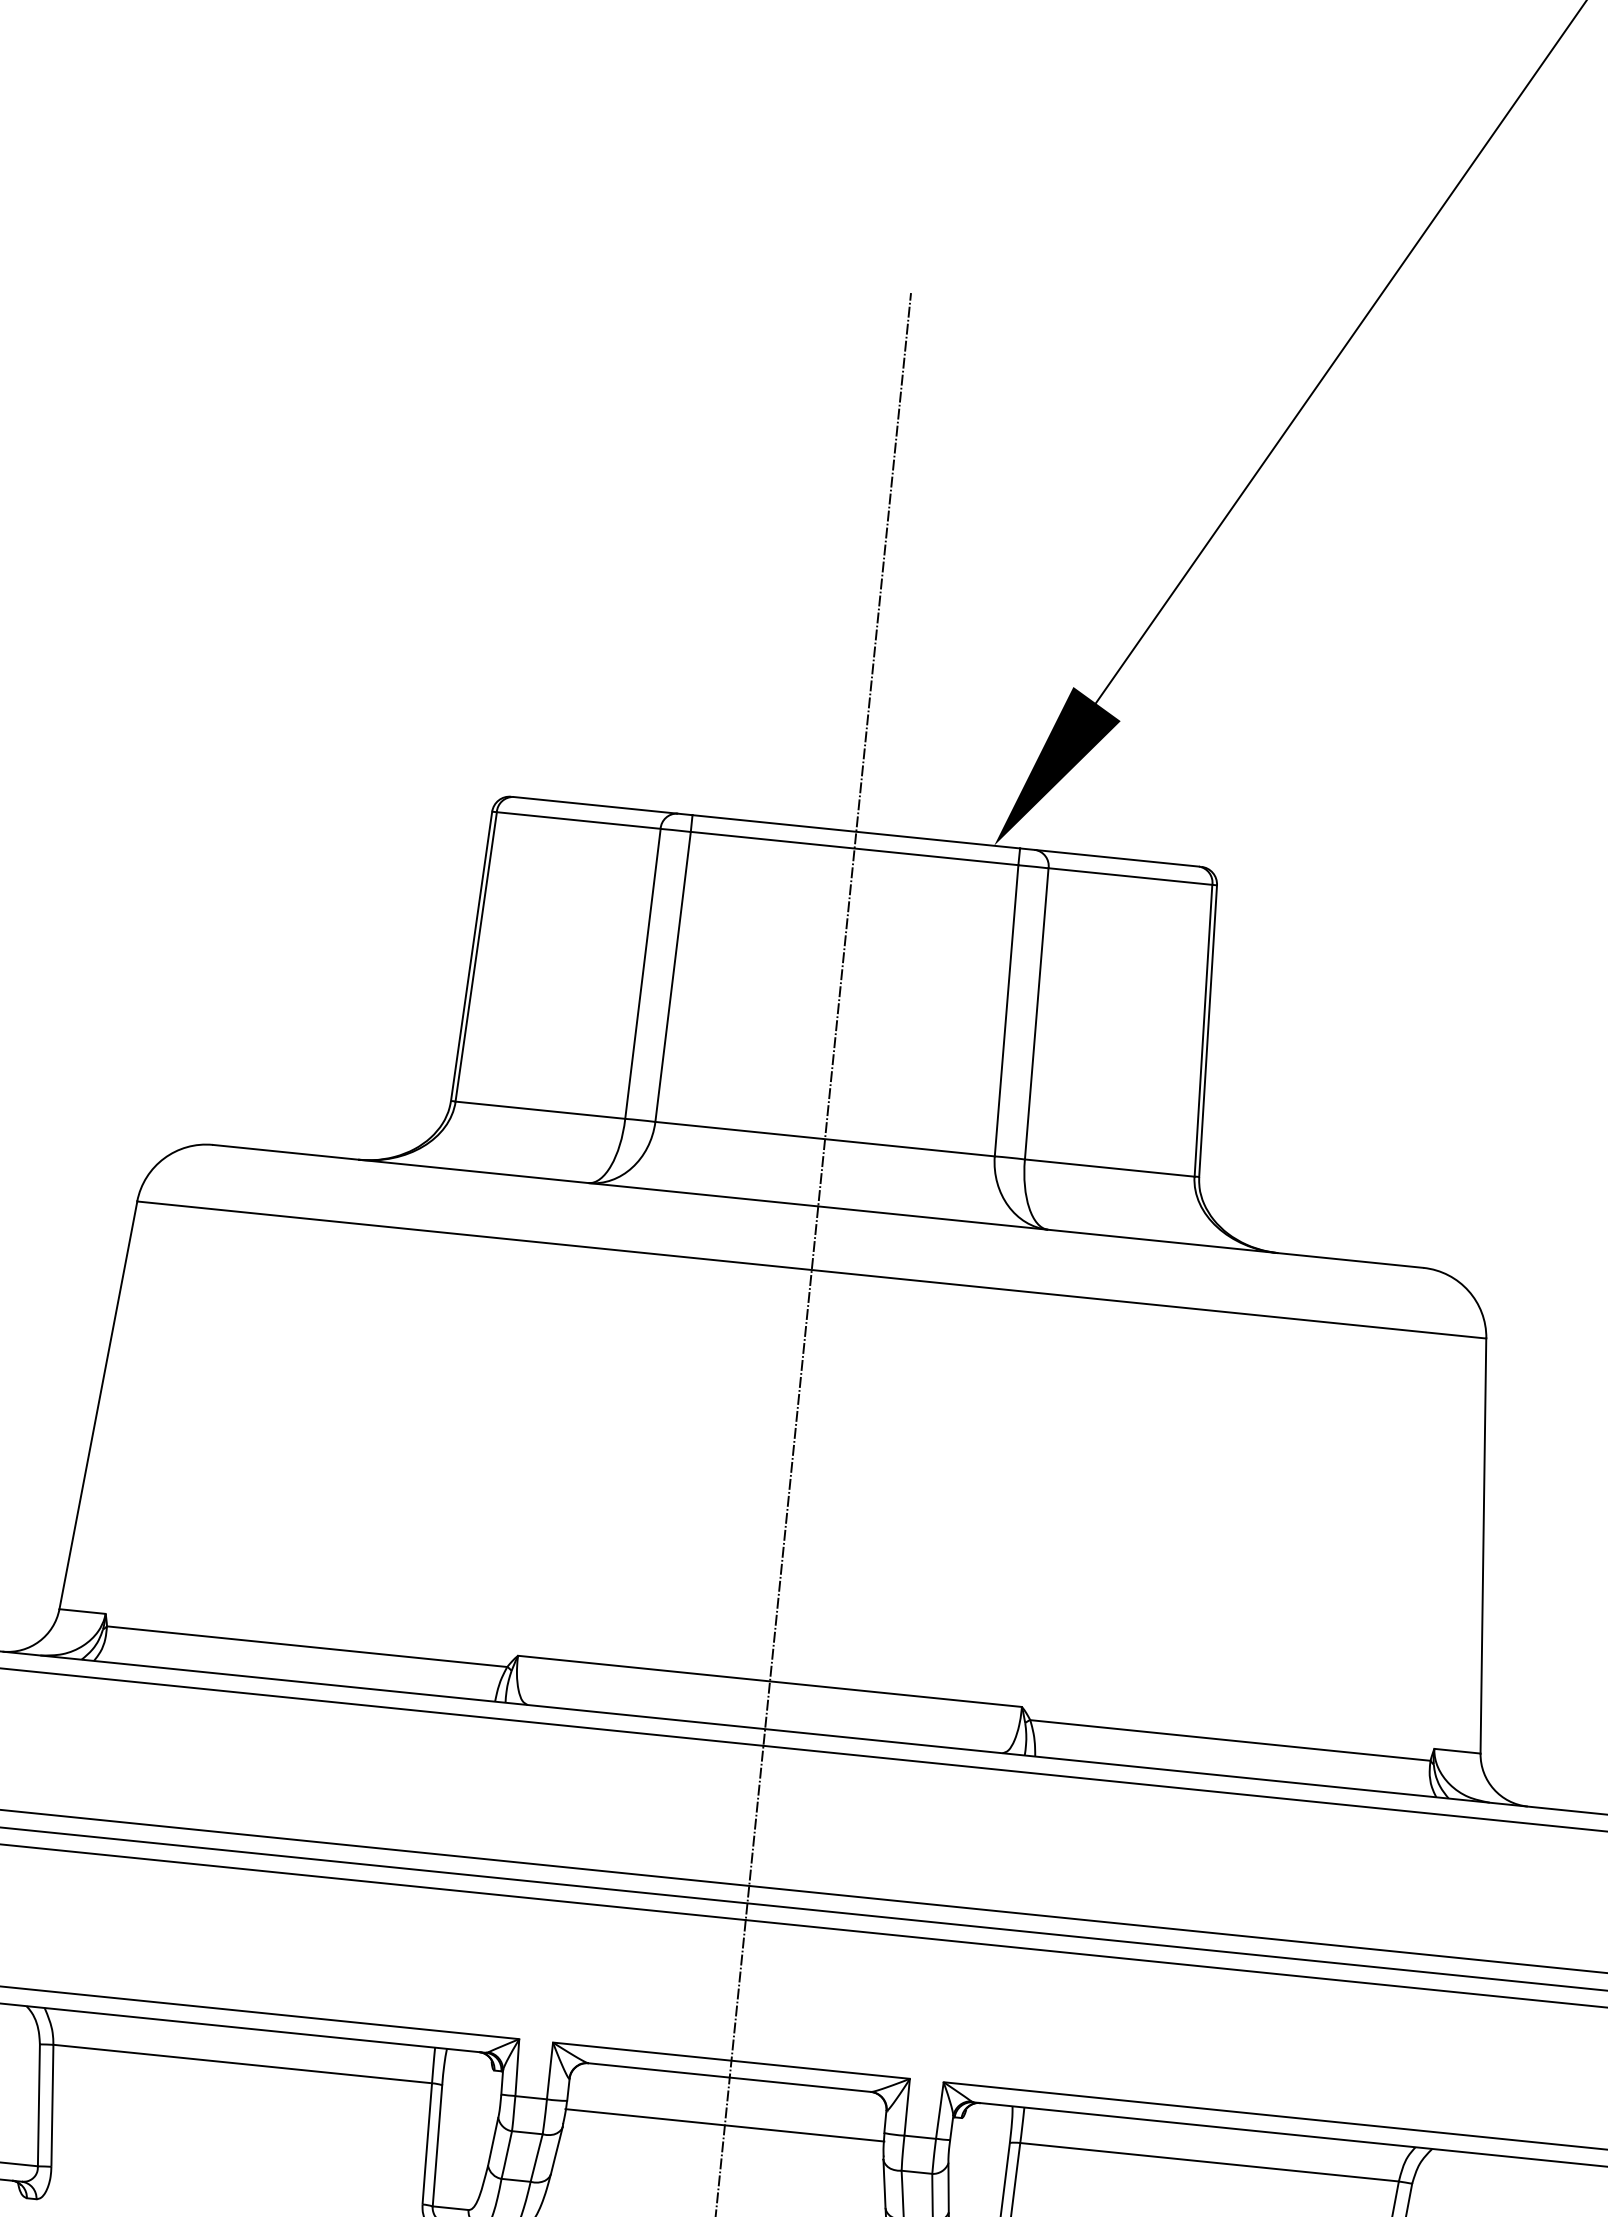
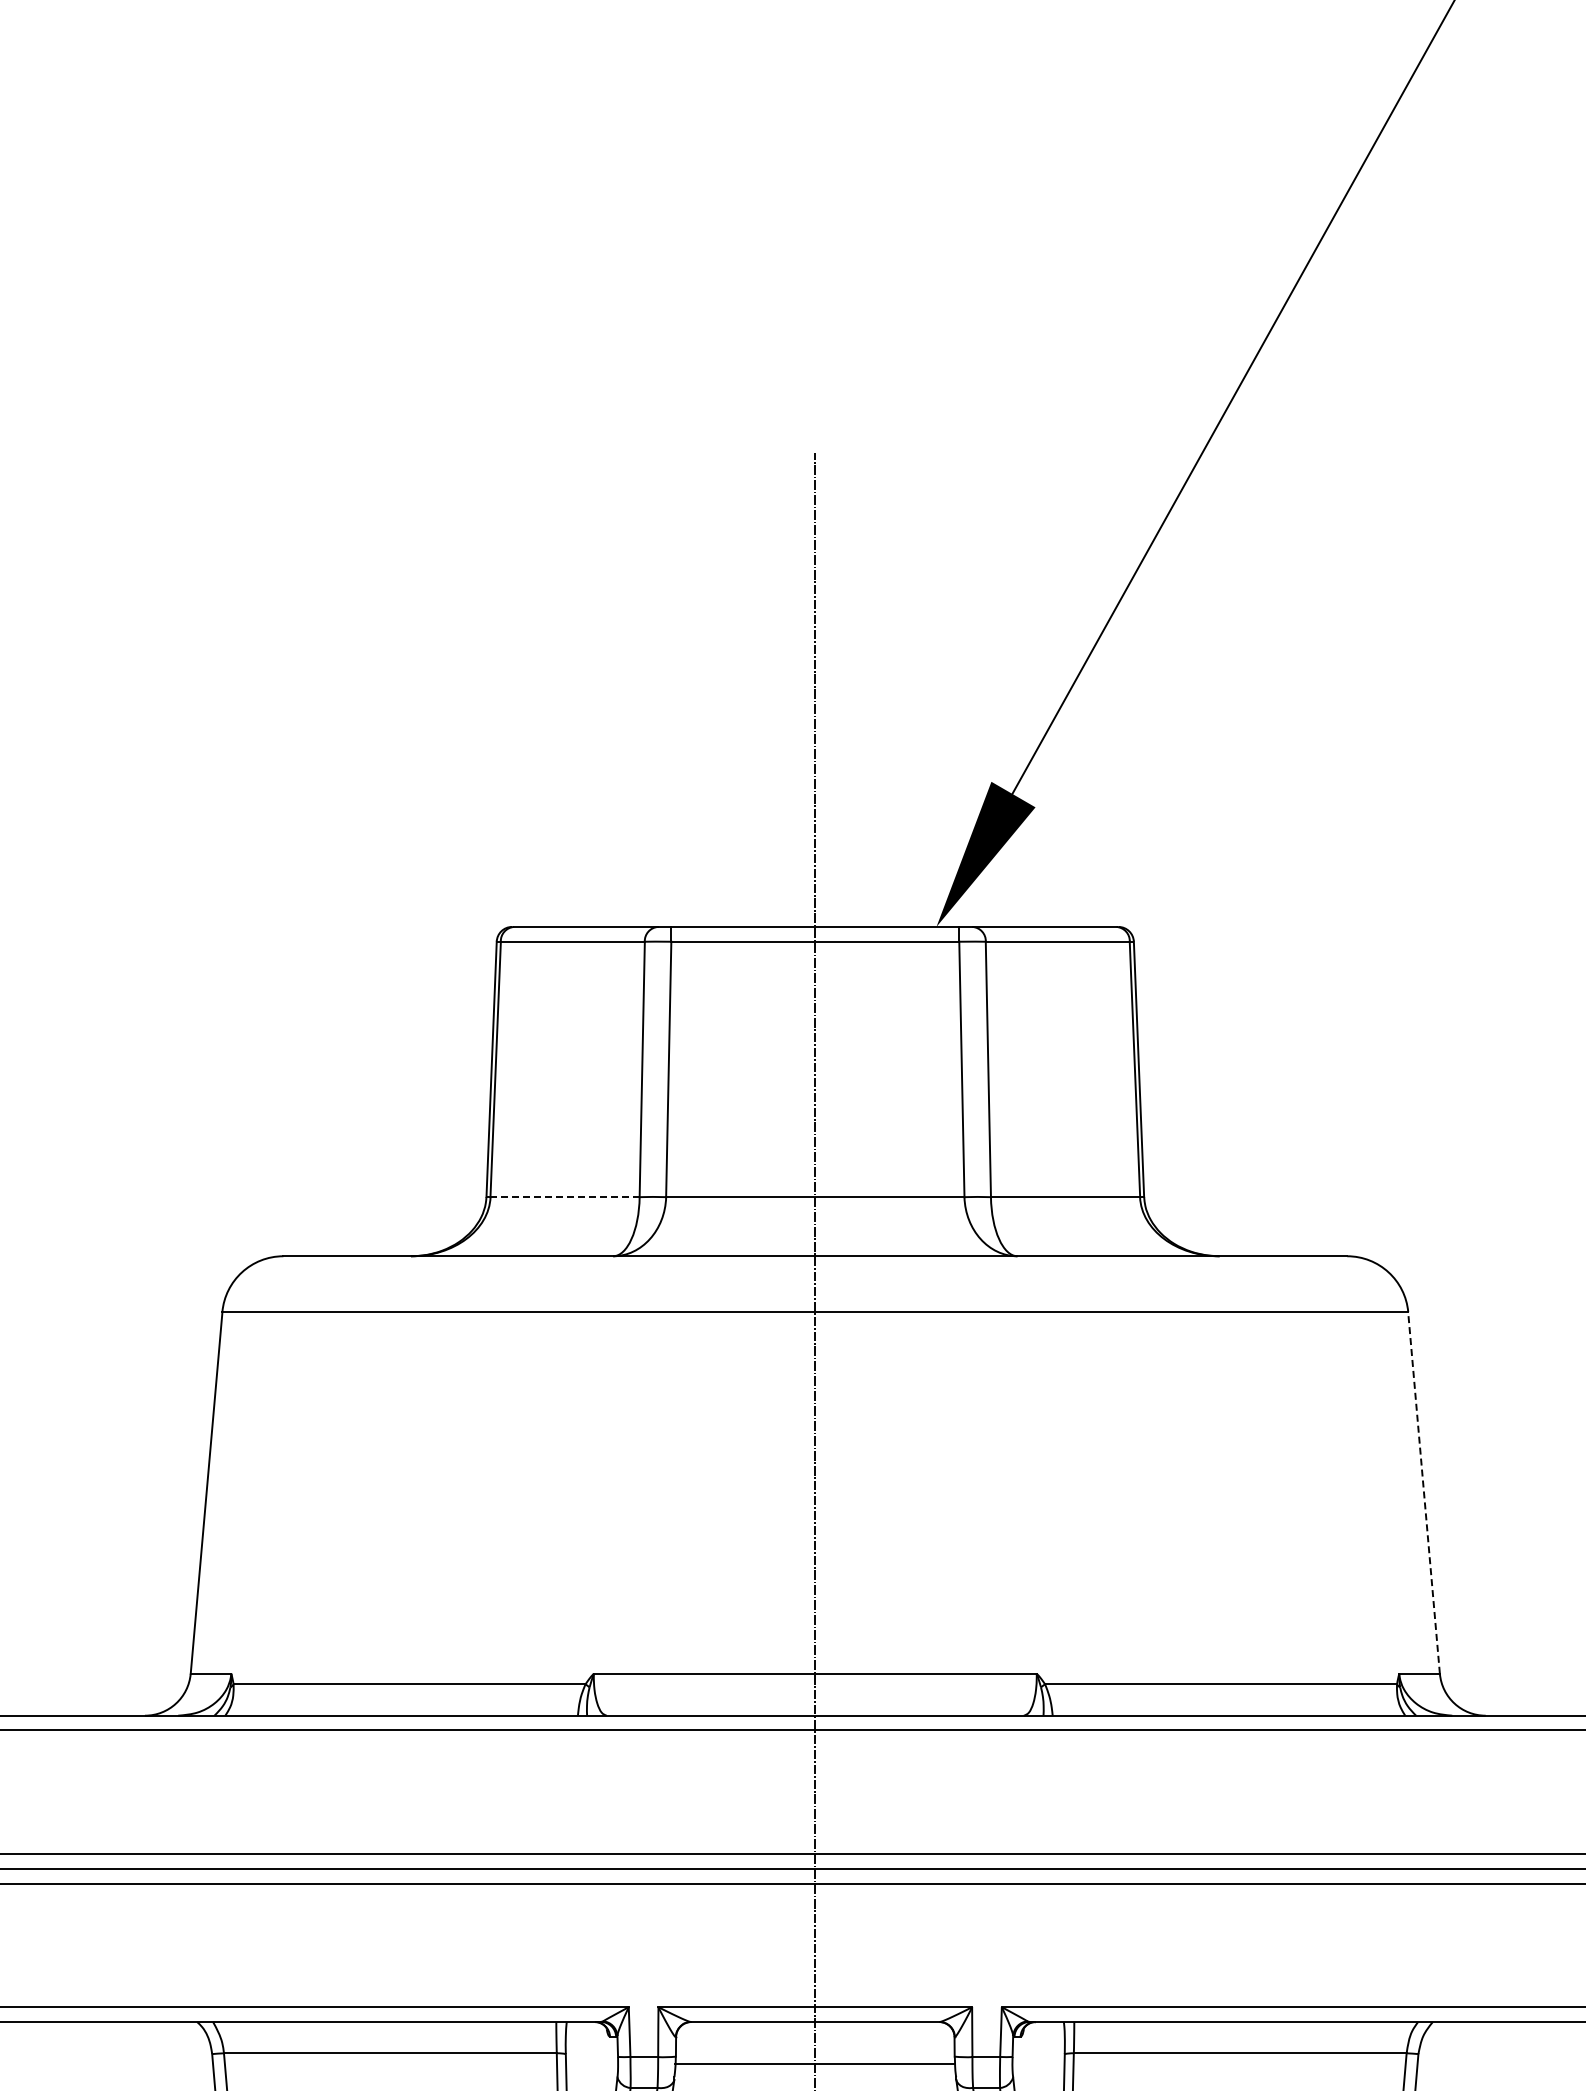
line: (540, 1110) -> (565, 1197), solid -> dashed
line: (1482, 1545) -> (1423, 1492), solid -> dashed

